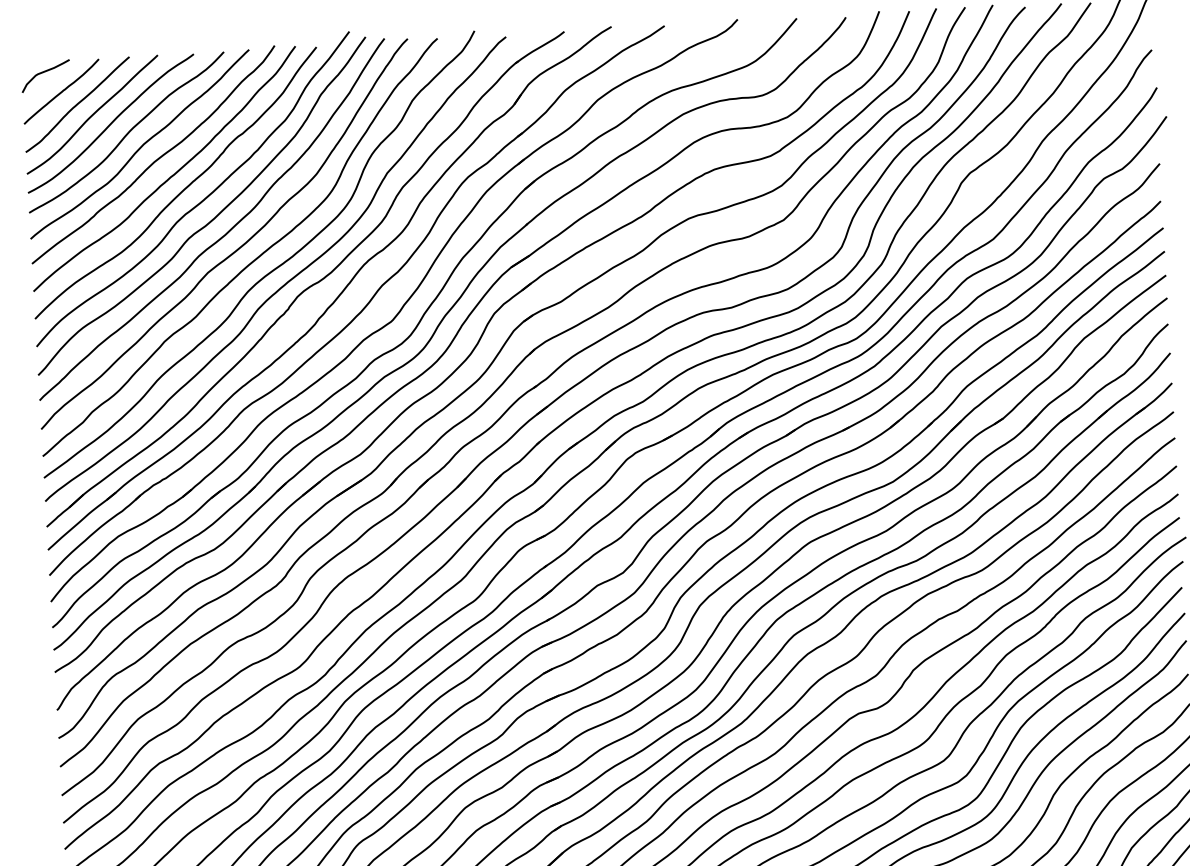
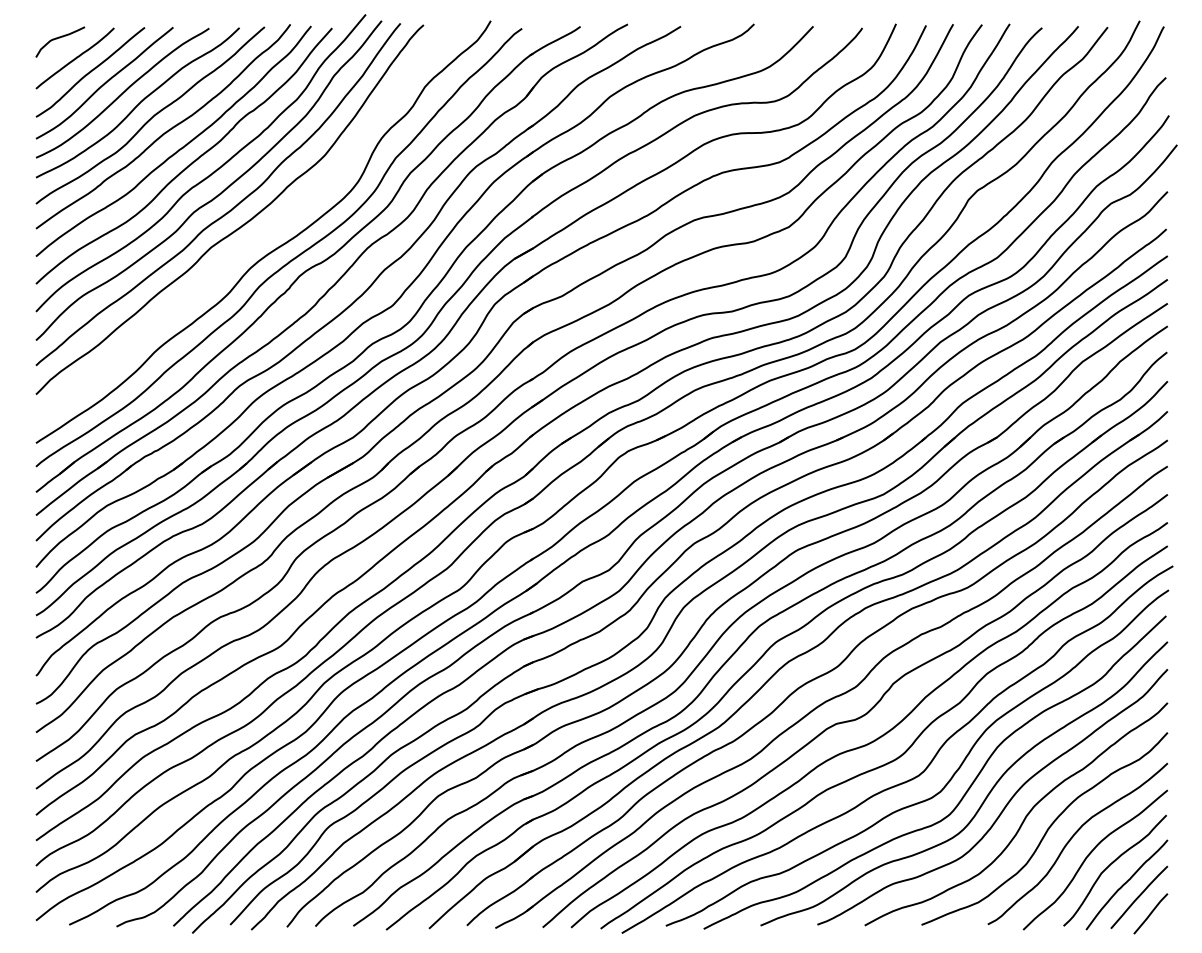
curve: (251, 261) -> (255, 238), removed

